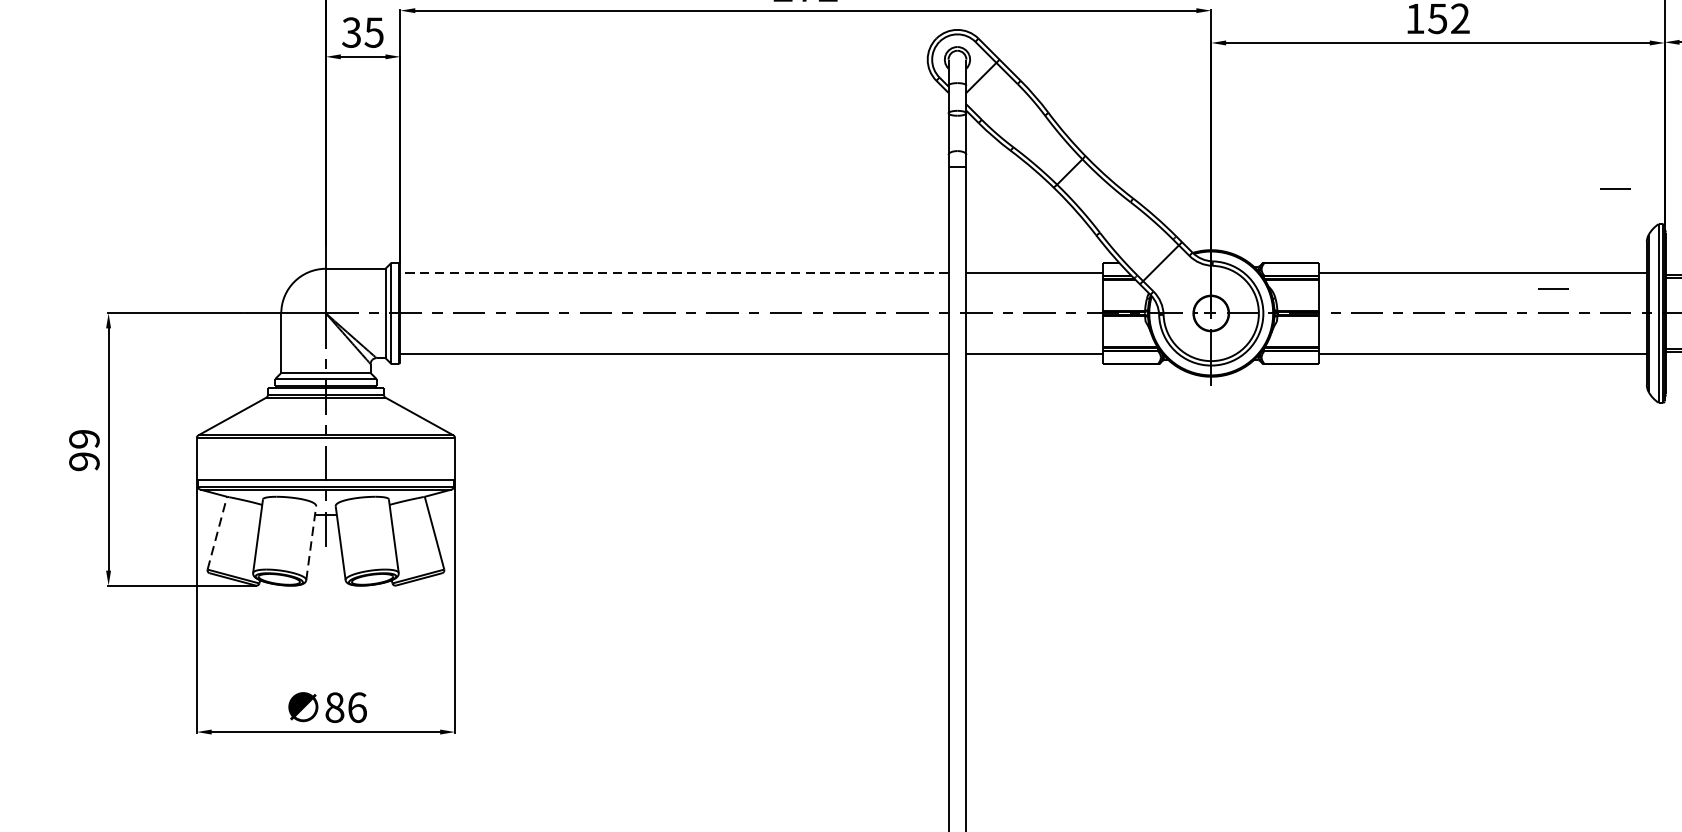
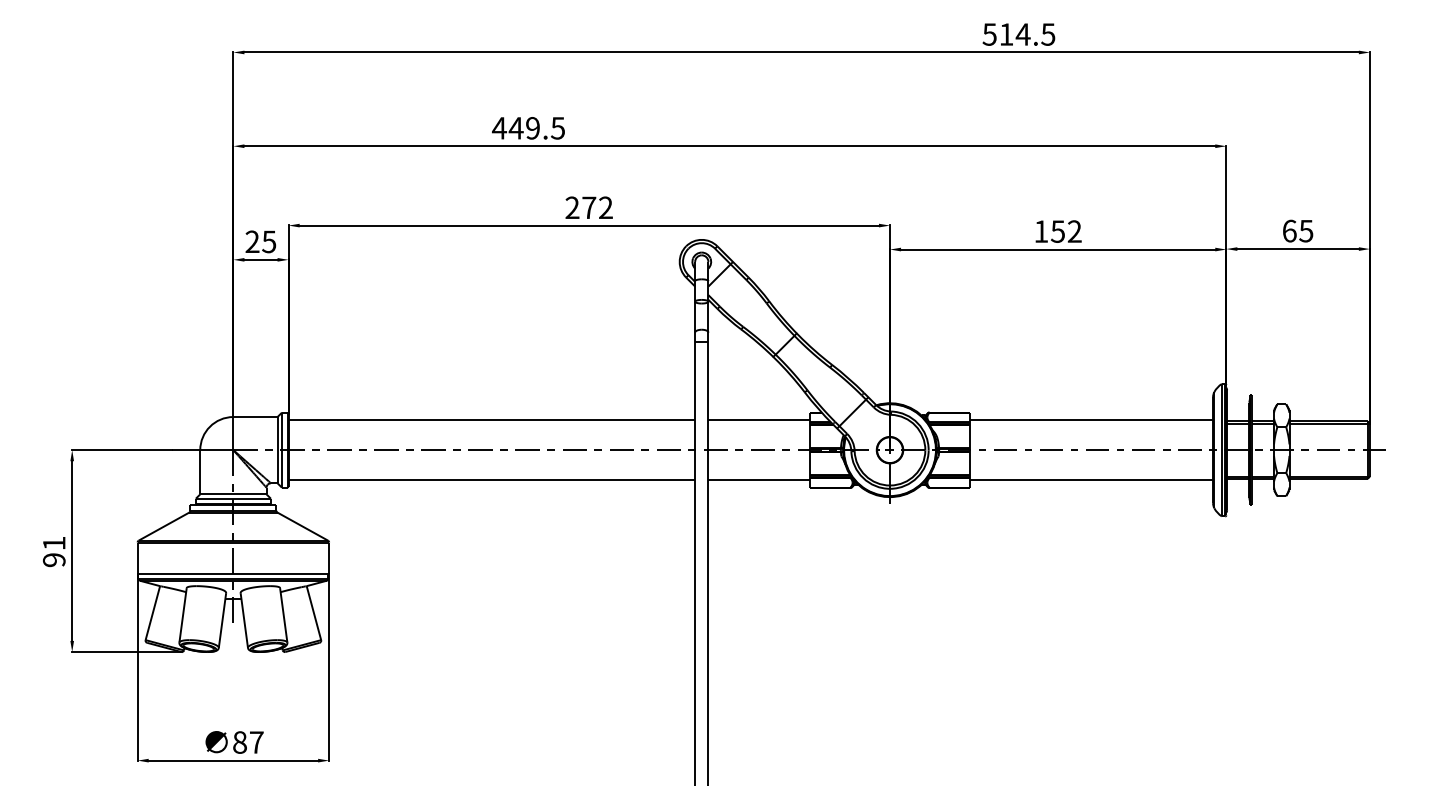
text: (351, 33) -> (252, 242), 35 -> 25
line: (1615, 188) -> (1189, 357), removed
line: (673, 273) -> (491, 420), dashed -> solid
line: (1553, 288) -> (1143, 431), removed
text: (83, 439) -> (53, 543), 99 -> 91
line: (216, 533) -> (152, 613), dashed -> solid
line: (311, 543) -> (222, 620), dashed -> solid
text: (357, 707) -> (256, 742), 86 -> 87

